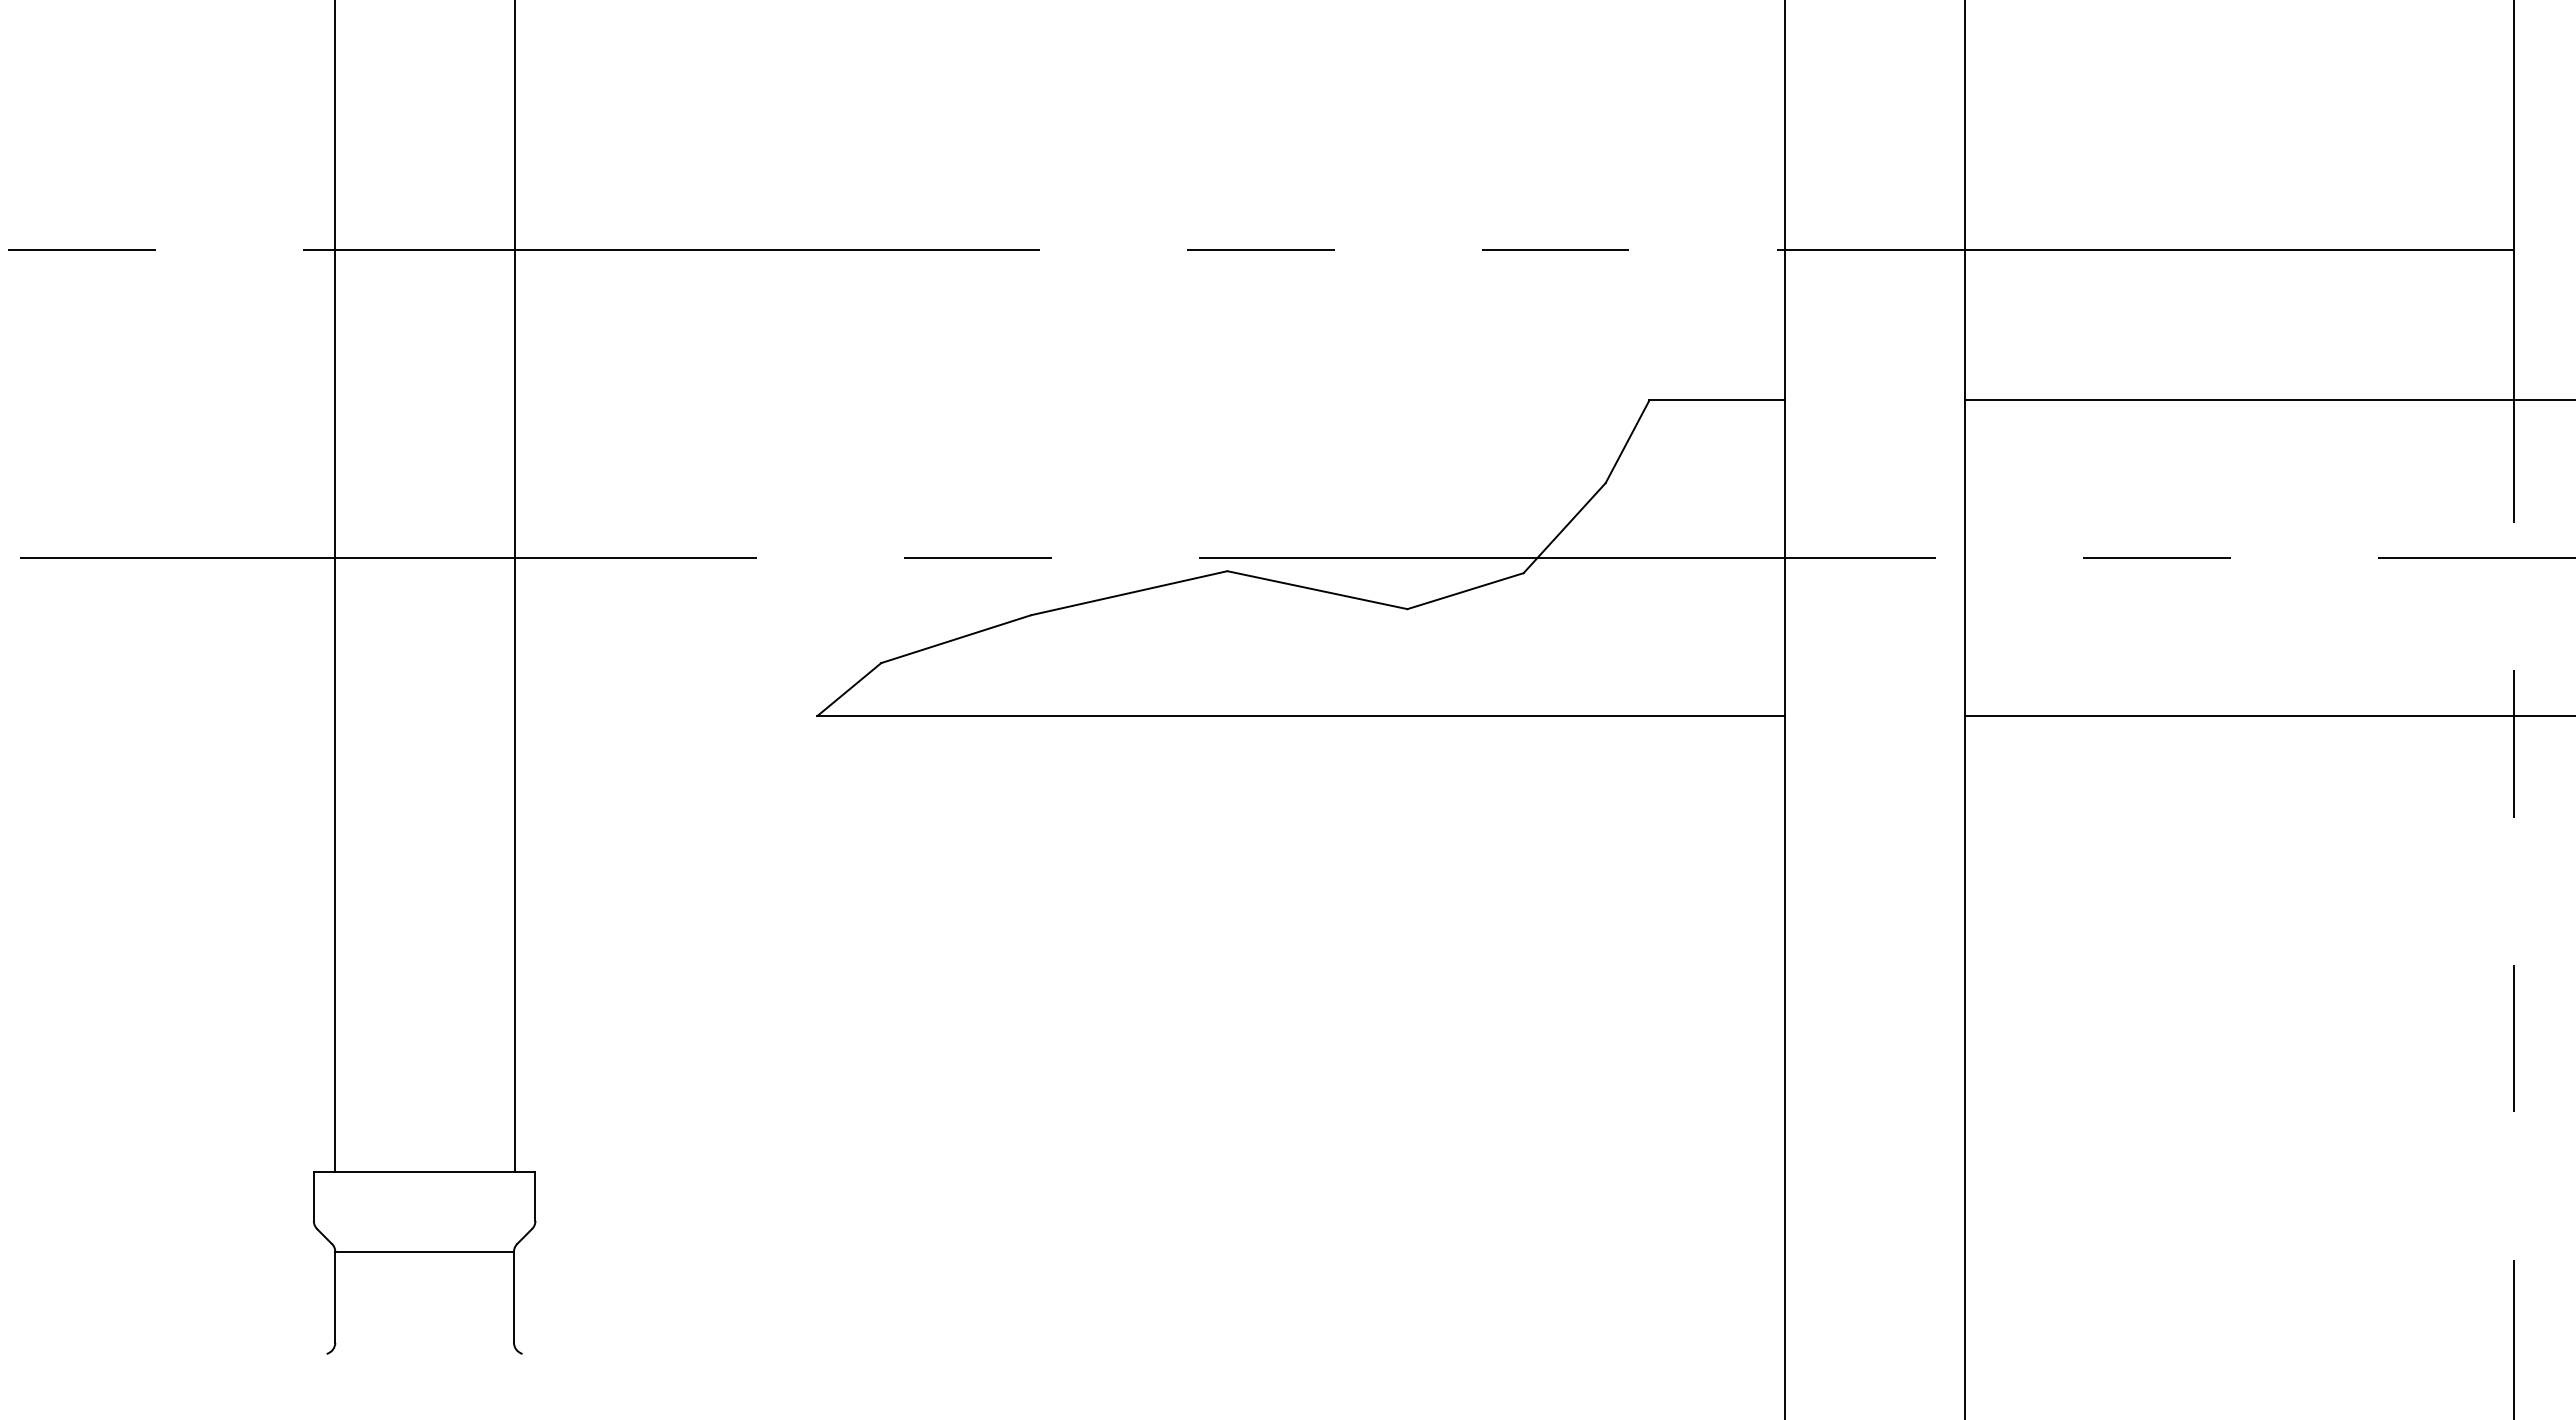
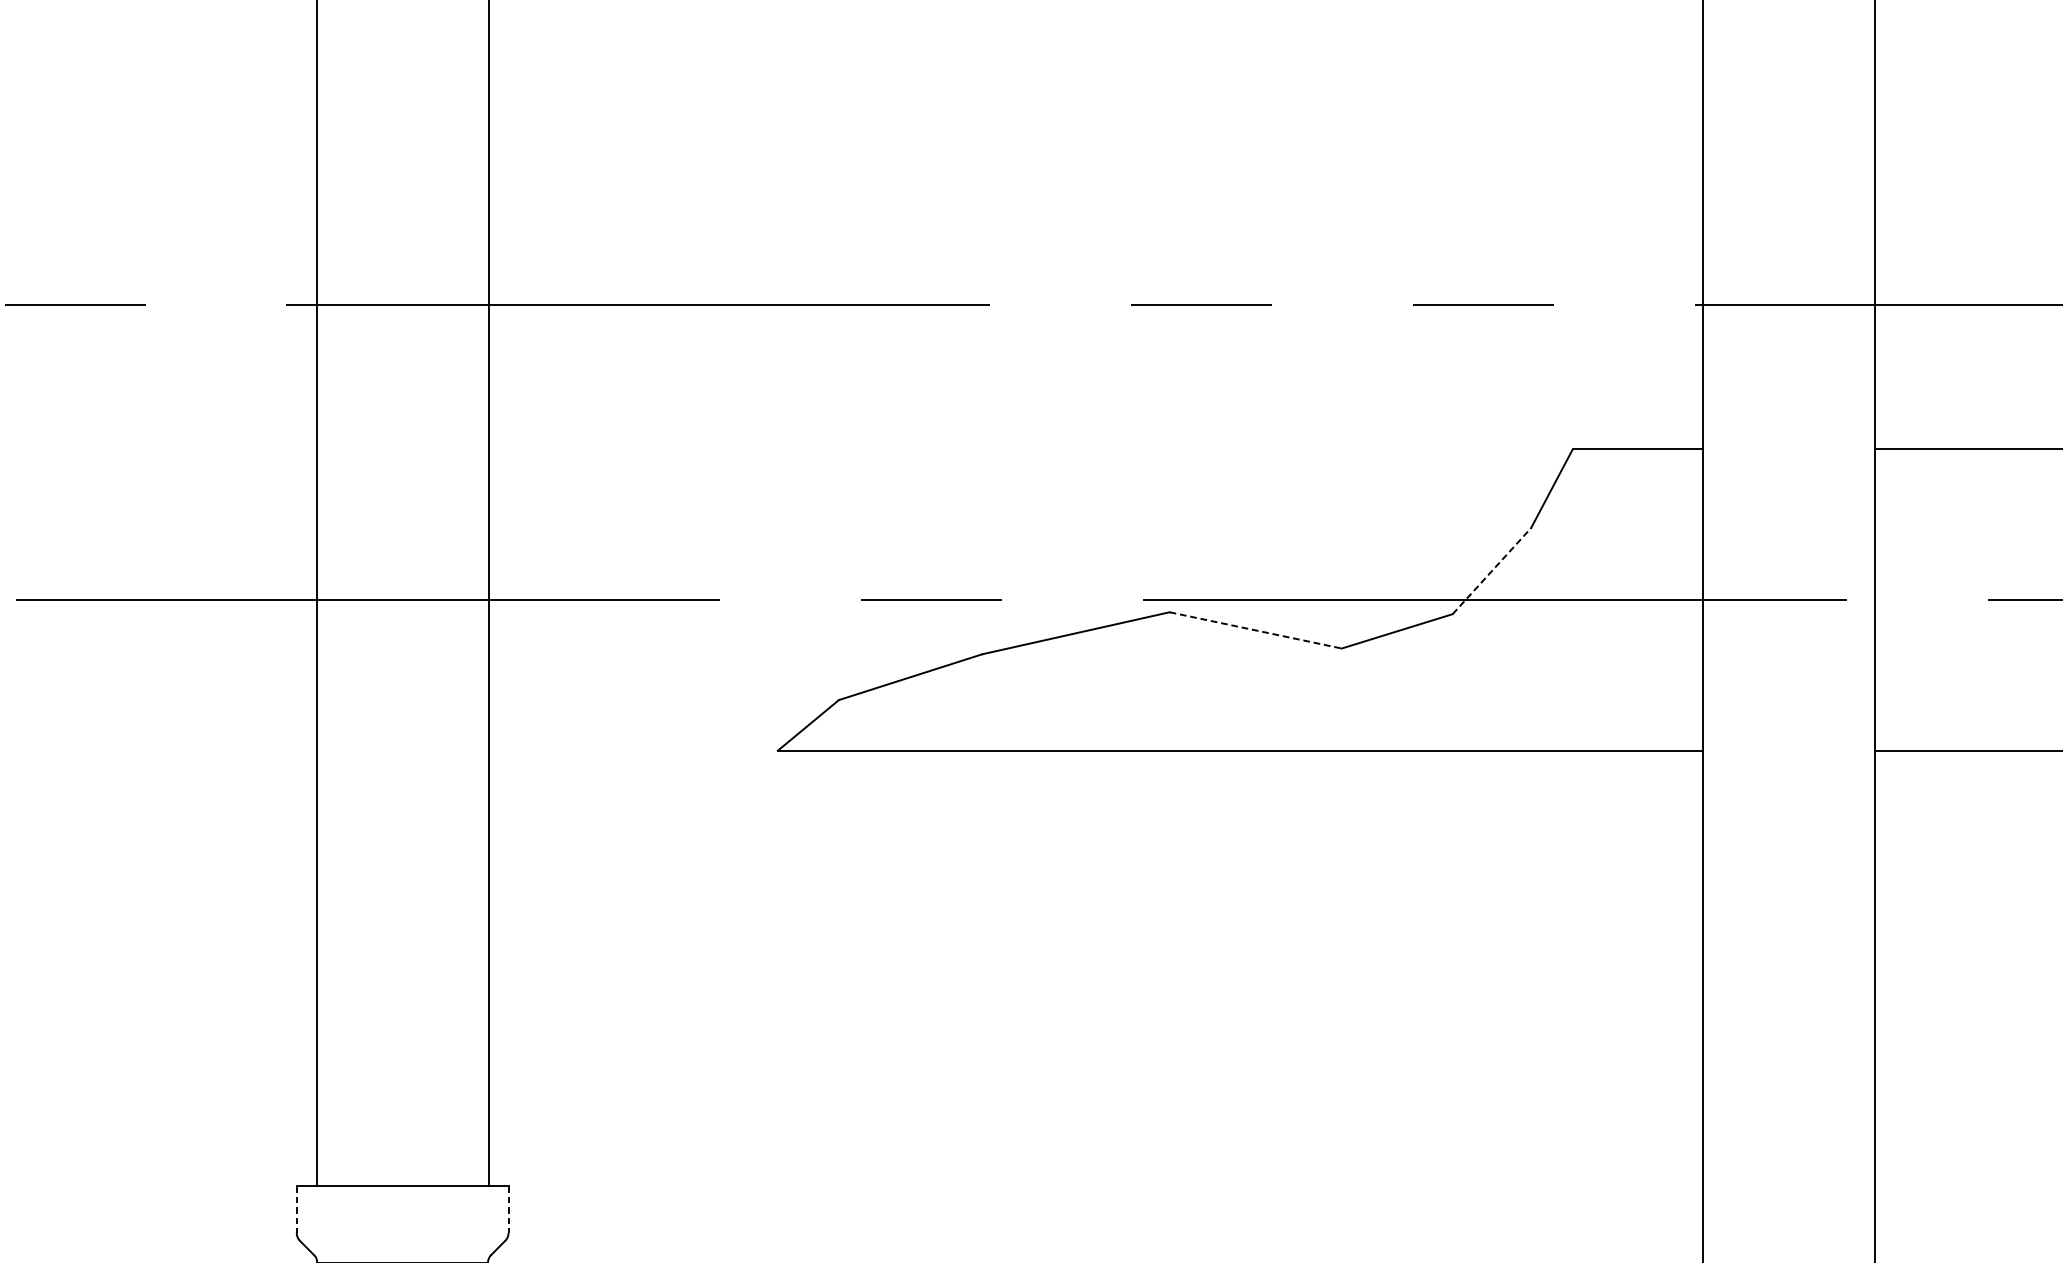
line: (1564, 528) -> (1491, 571), solid -> dashed
line: (1317, 590) -> (1255, 630), solid -> dashed
line: (313, 1196) -> (296, 1209), solid -> dashed
line: (535, 1196) -> (508, 1209), solid -> dashed

